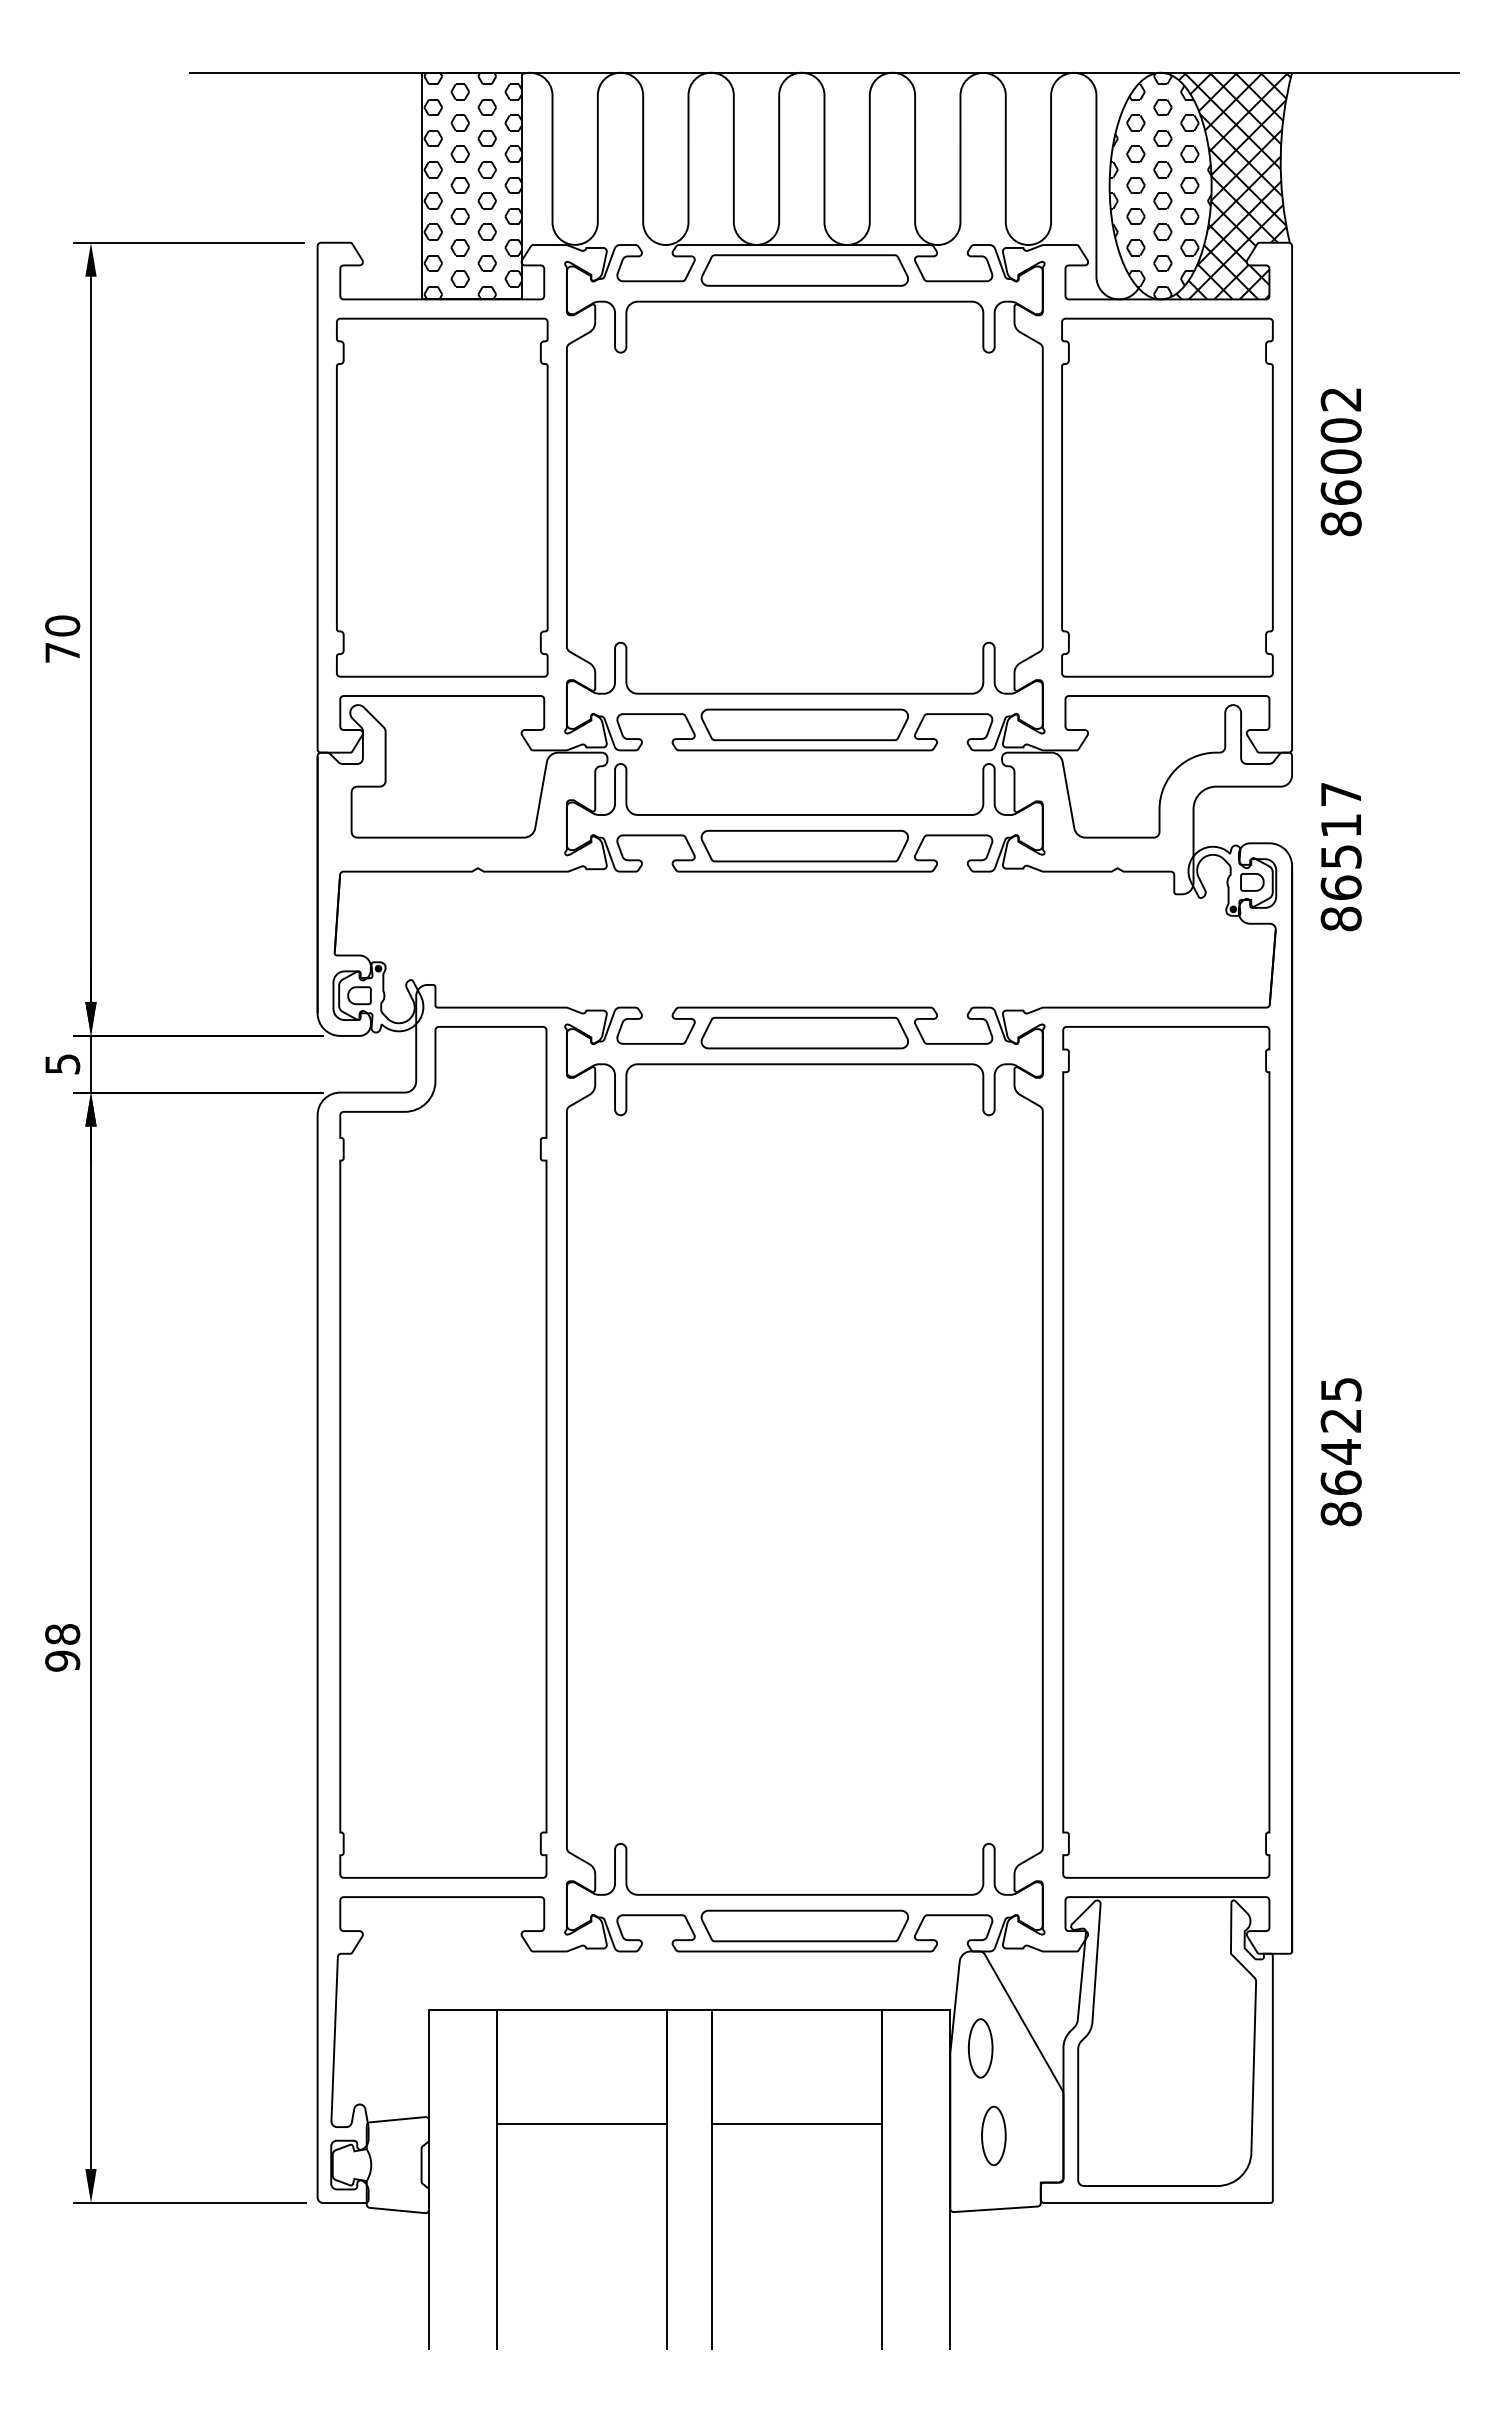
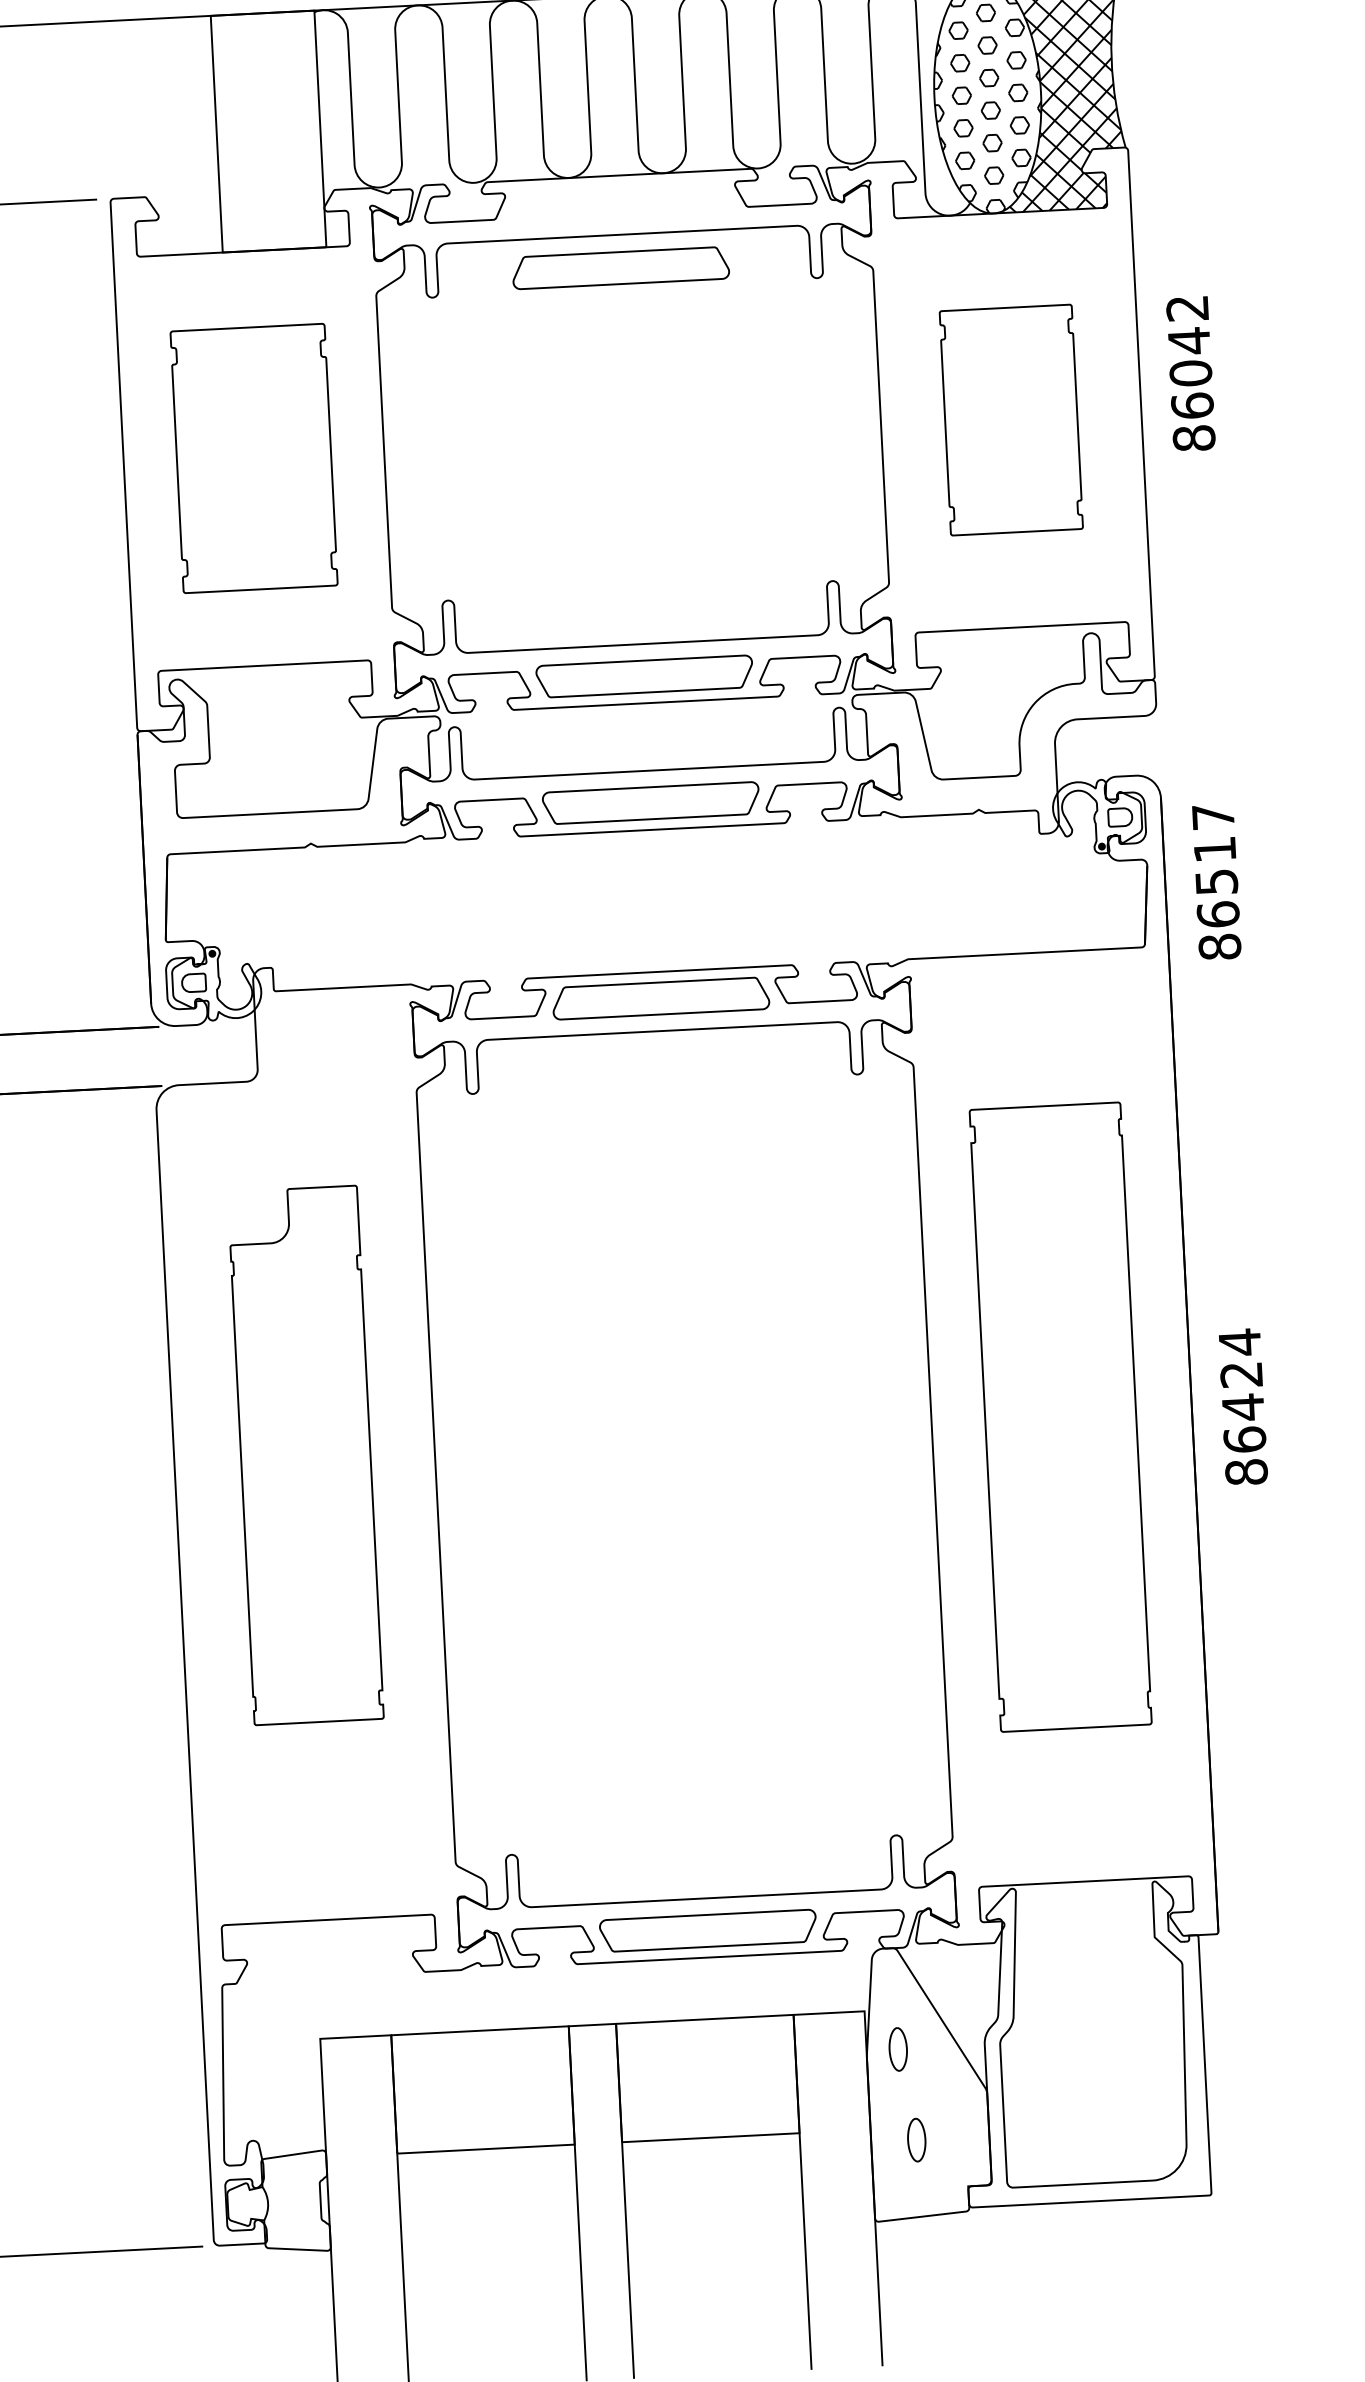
hatch: (472, 185) -> (269, 130), removed
curve: (804, 256) -> (619, 253), moved
text: (1340, 430) -> (1188, 340), 86002 -> 86042
part: (442, 497) -> (254, 458), size x0.7
part: (1167, 497) -> (1011, 419), size x0.6
text: (1340, 857) -> (1215, 882), moved
text: (1341, 1389) -> (1240, 1342), 86425 -> 86424
part: (443, 1452) -> (305, 1455), size x0.6
part: (1166, 1452) -> (1060, 1417), size x0.7
part: (980, 2048) -> (898, 2049), size x0.7
part: (993, 2135) -> (916, 2139), size x0.7

